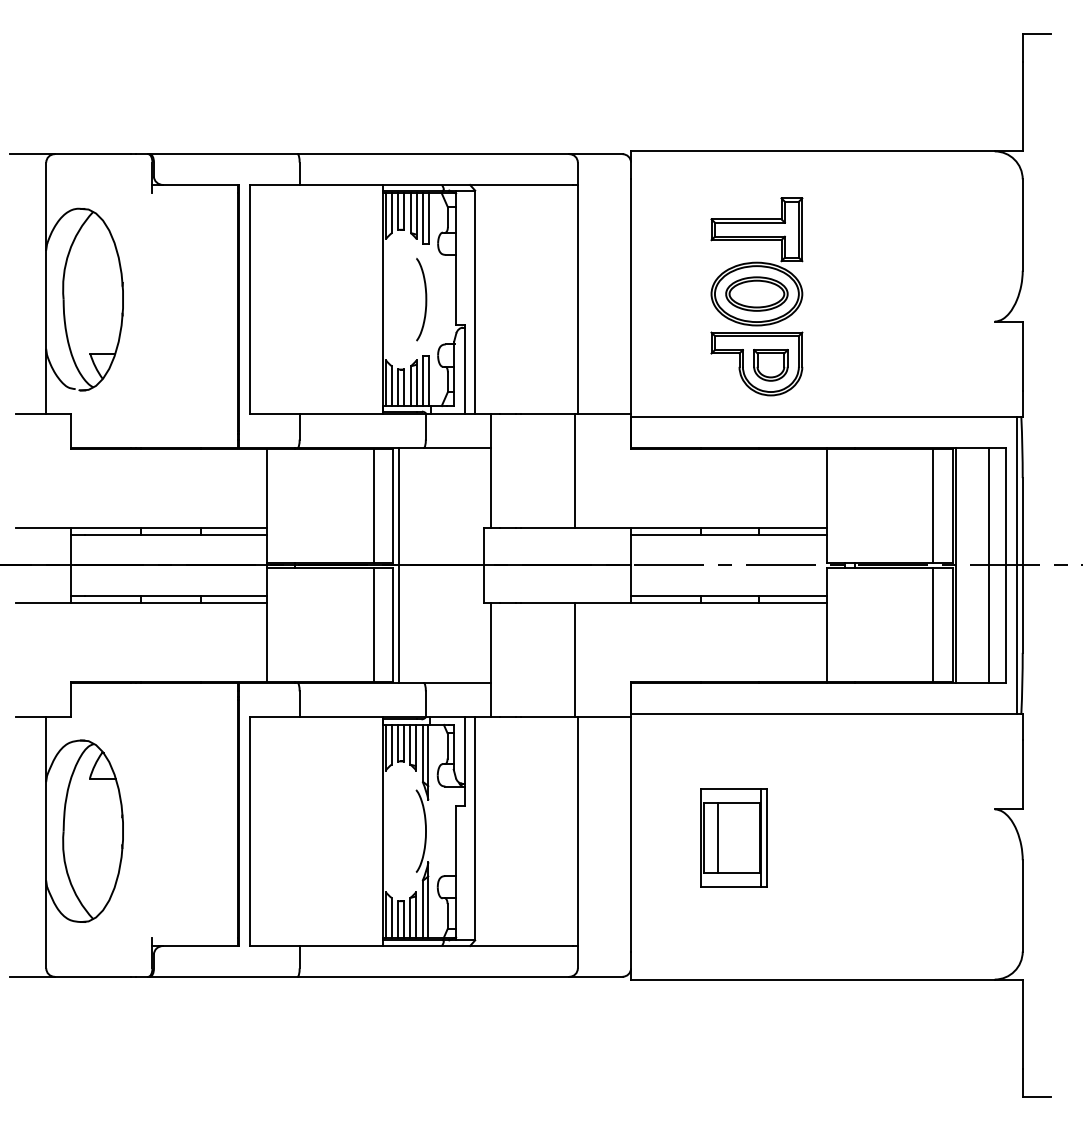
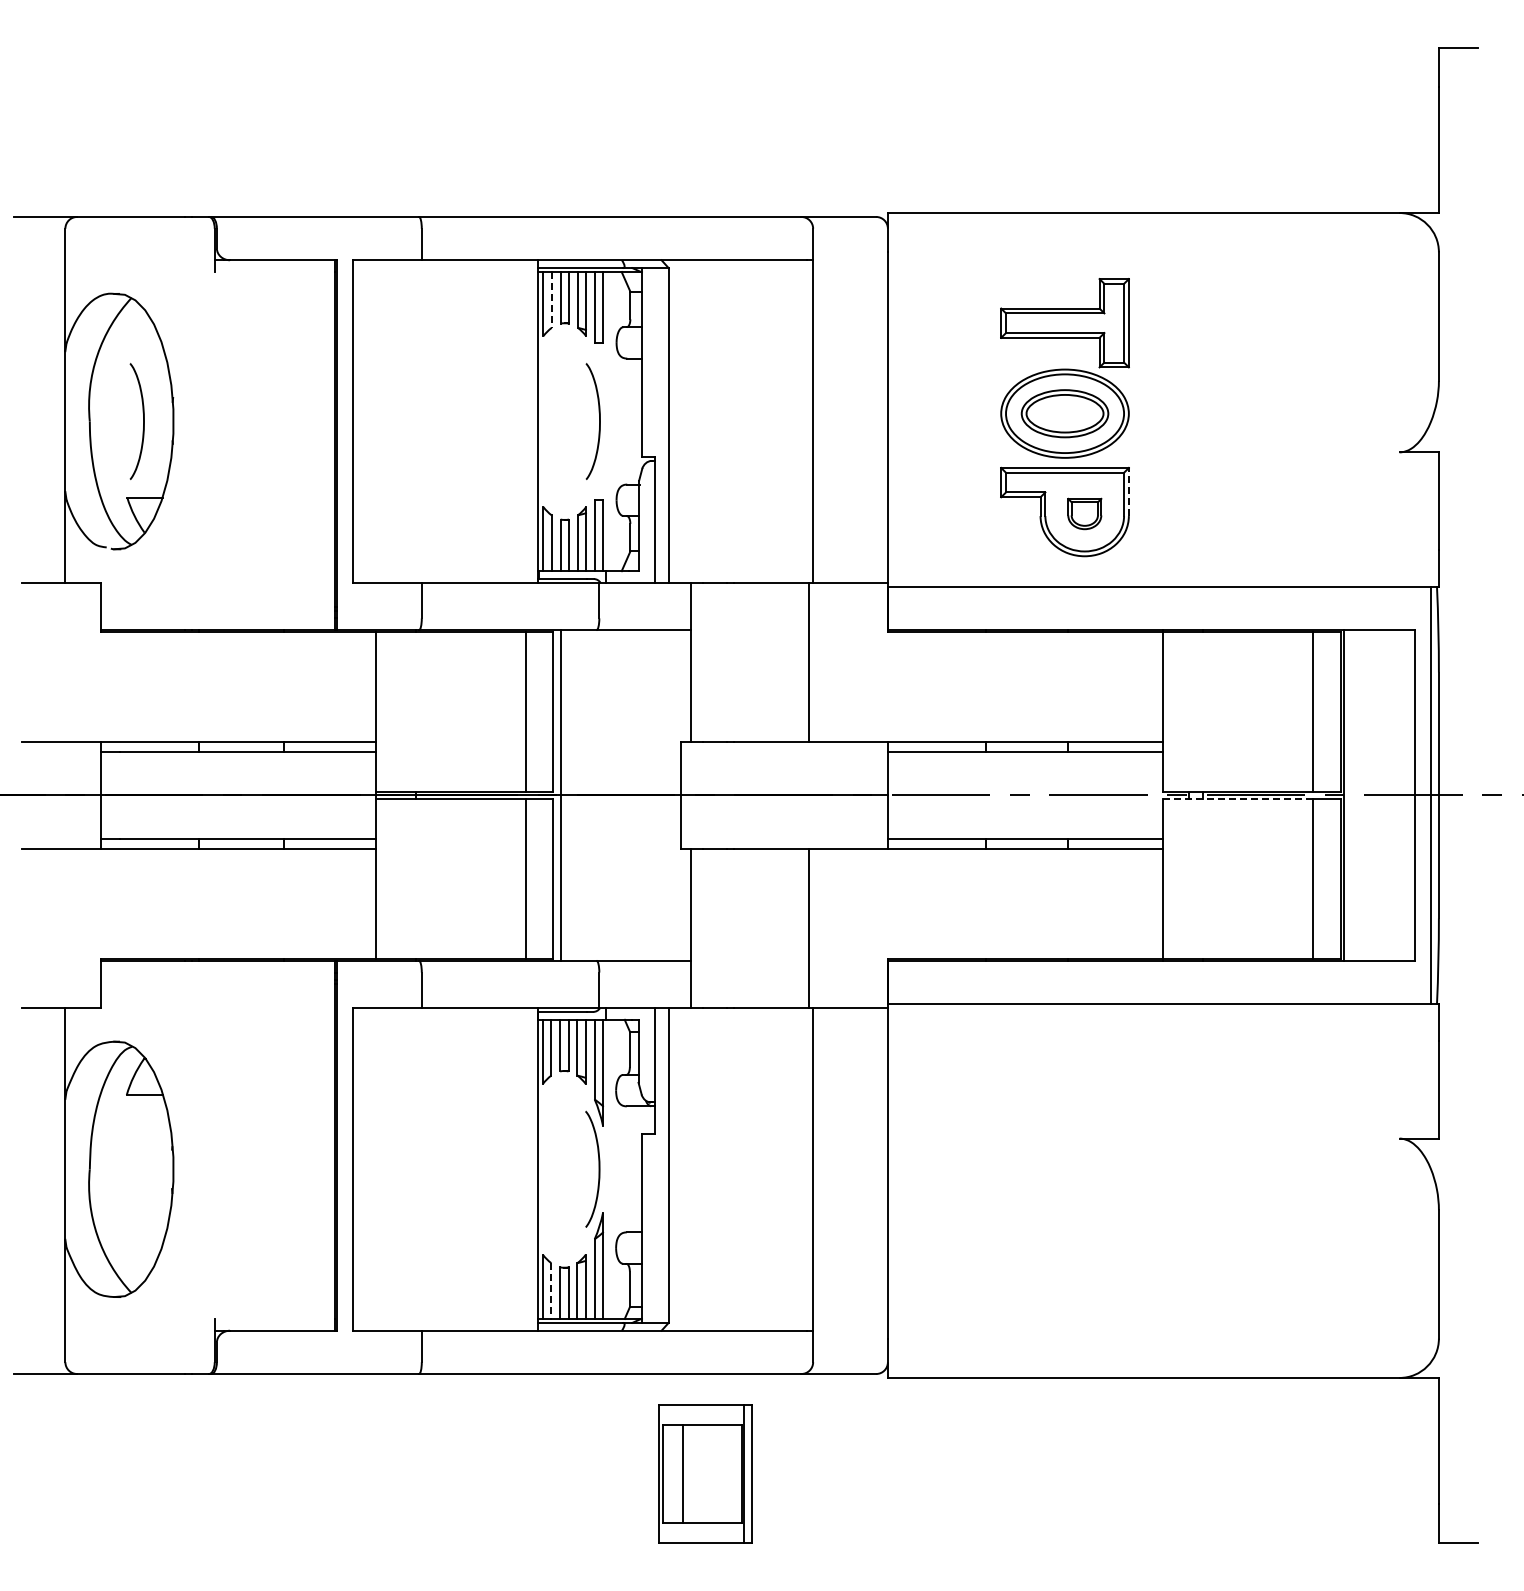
line: (391, 212) -> (551, 299), solid -> dashed
curve: (101, 299) -> (143, 421), added
line: (802, 349) -> (1128, 491), solid -> dashed
part: (770, 365) -> (1084, 513), size x0.7
line: (989, 565) -> (1391, 795), removed
line: (880, 568) -> (1238, 799), solid -> dashed
part: (733, 837) -> (705, 1473), moved
line: (391, 918) -> (551, 1291), solid -> dashed

